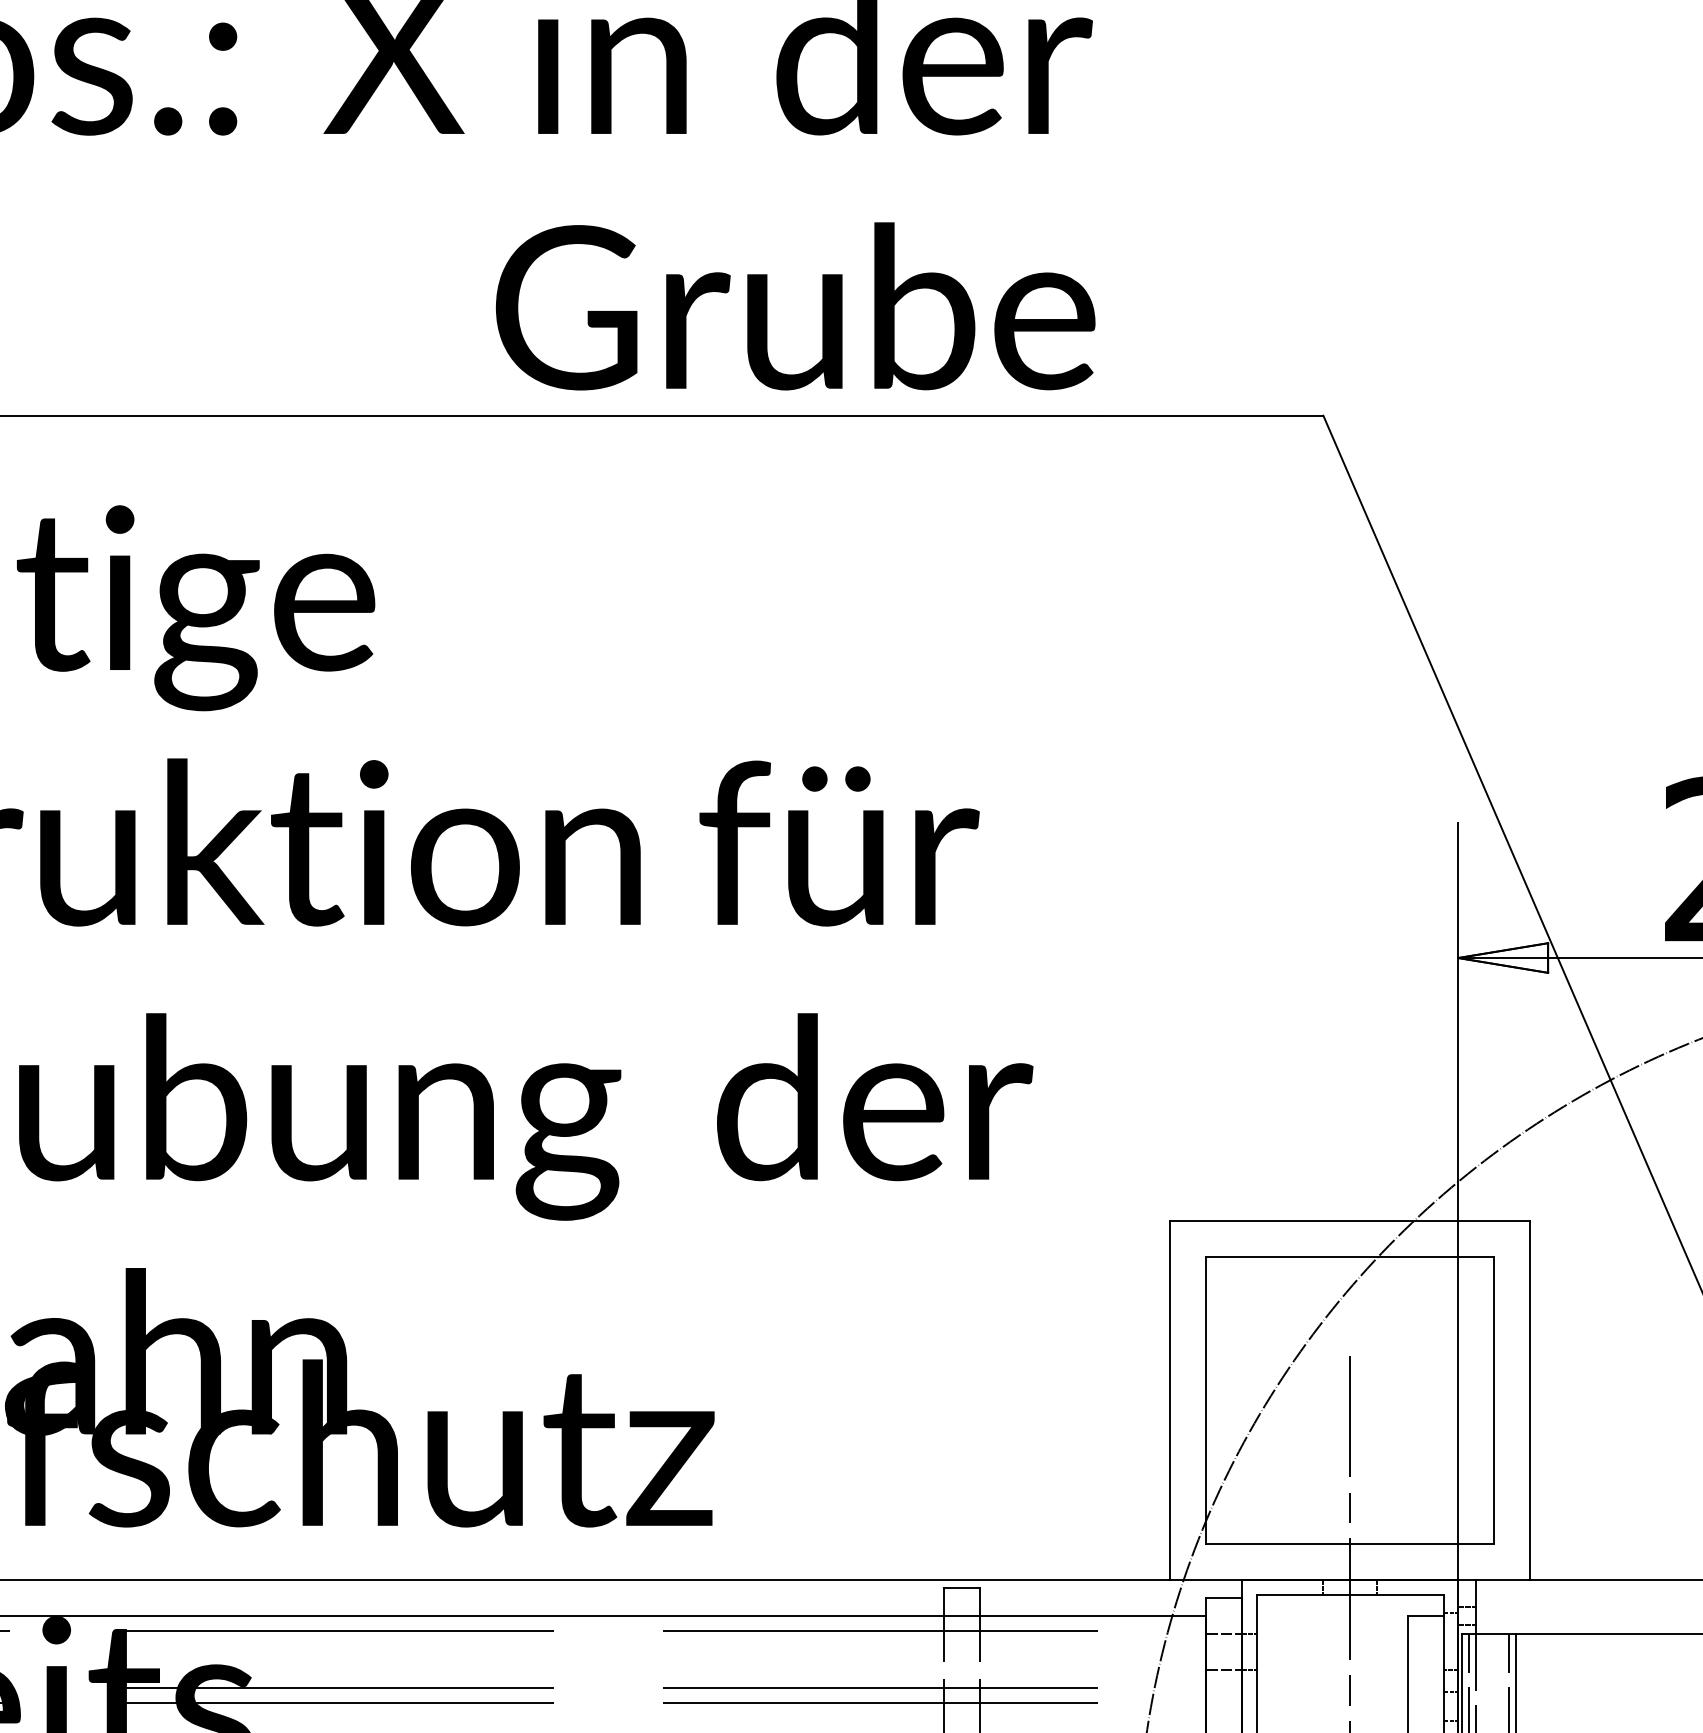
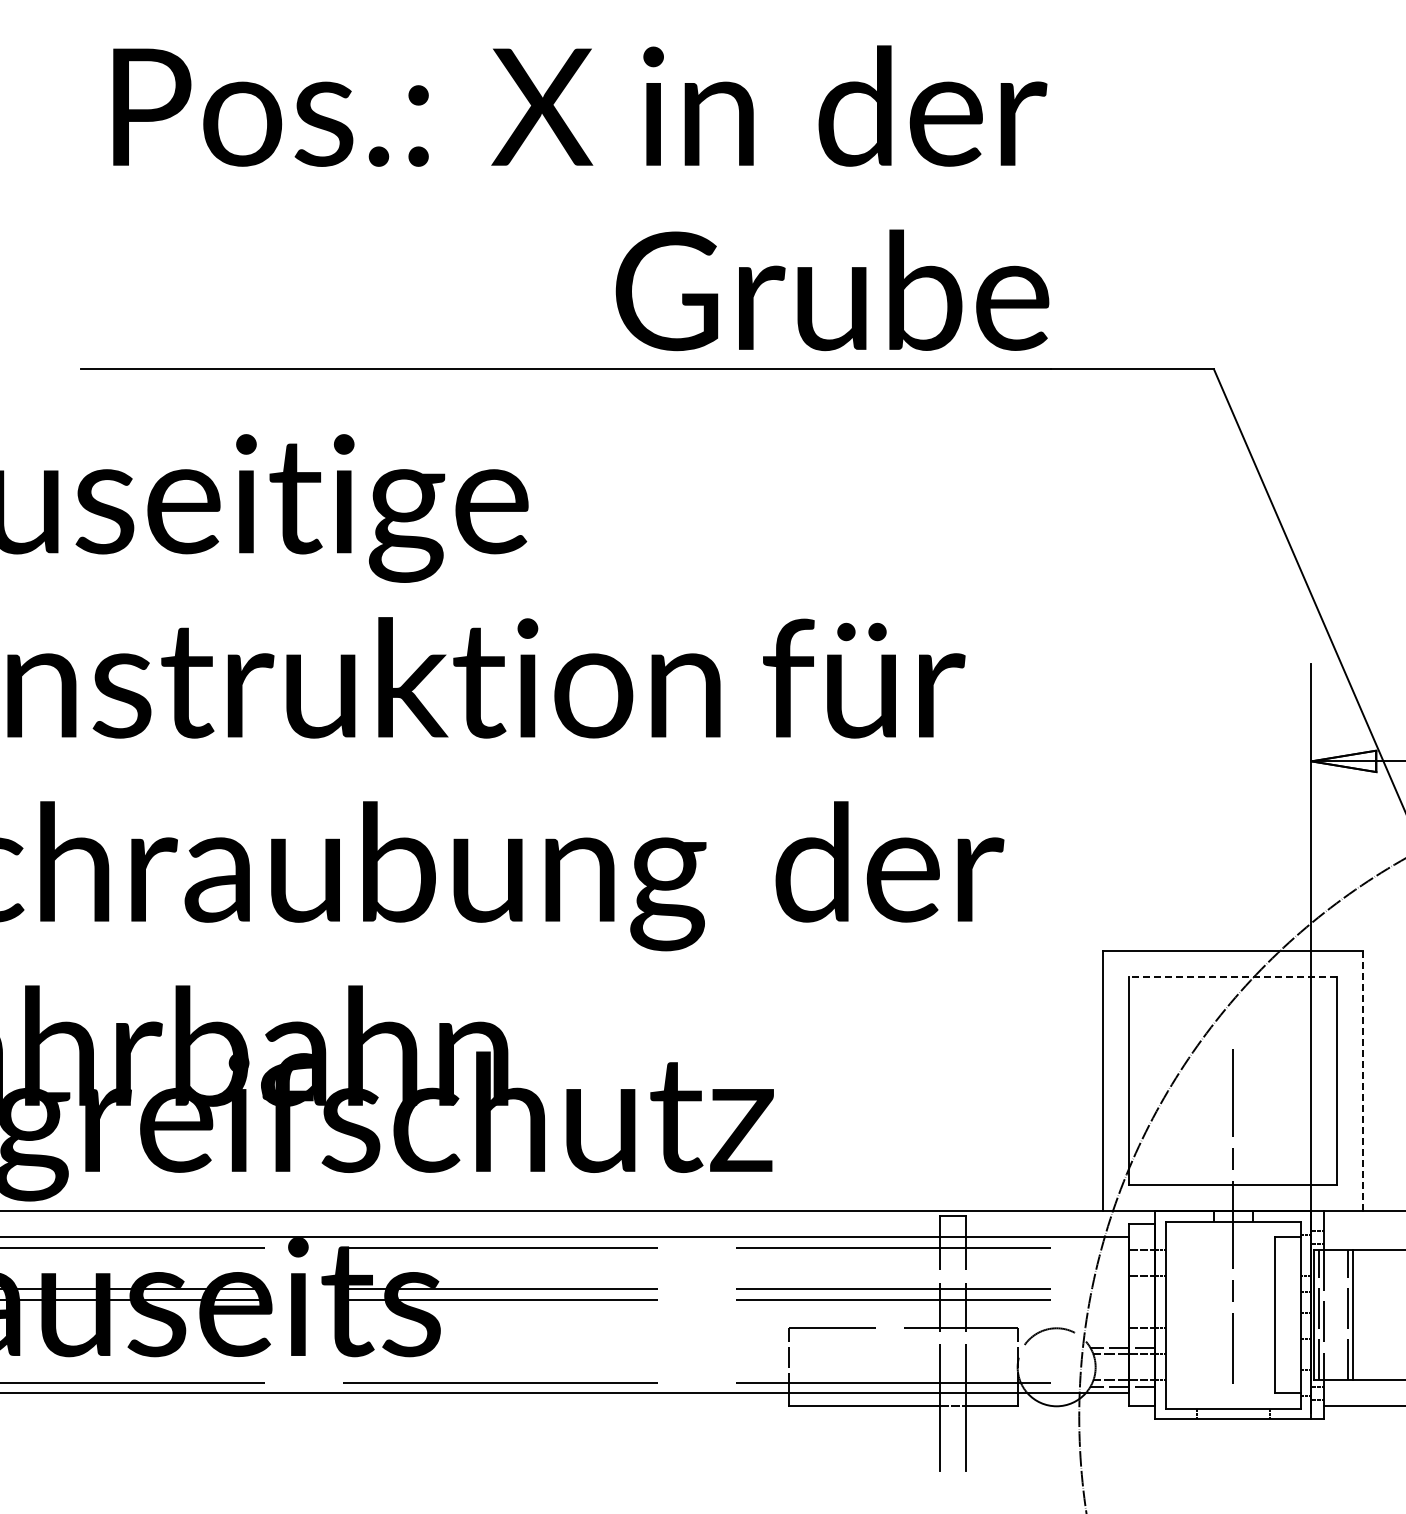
line: (1348, 1257) -> (1232, 977), solid -> dashed
line: (1530, 1400) -> (1363, 1081), solid -> dashed

